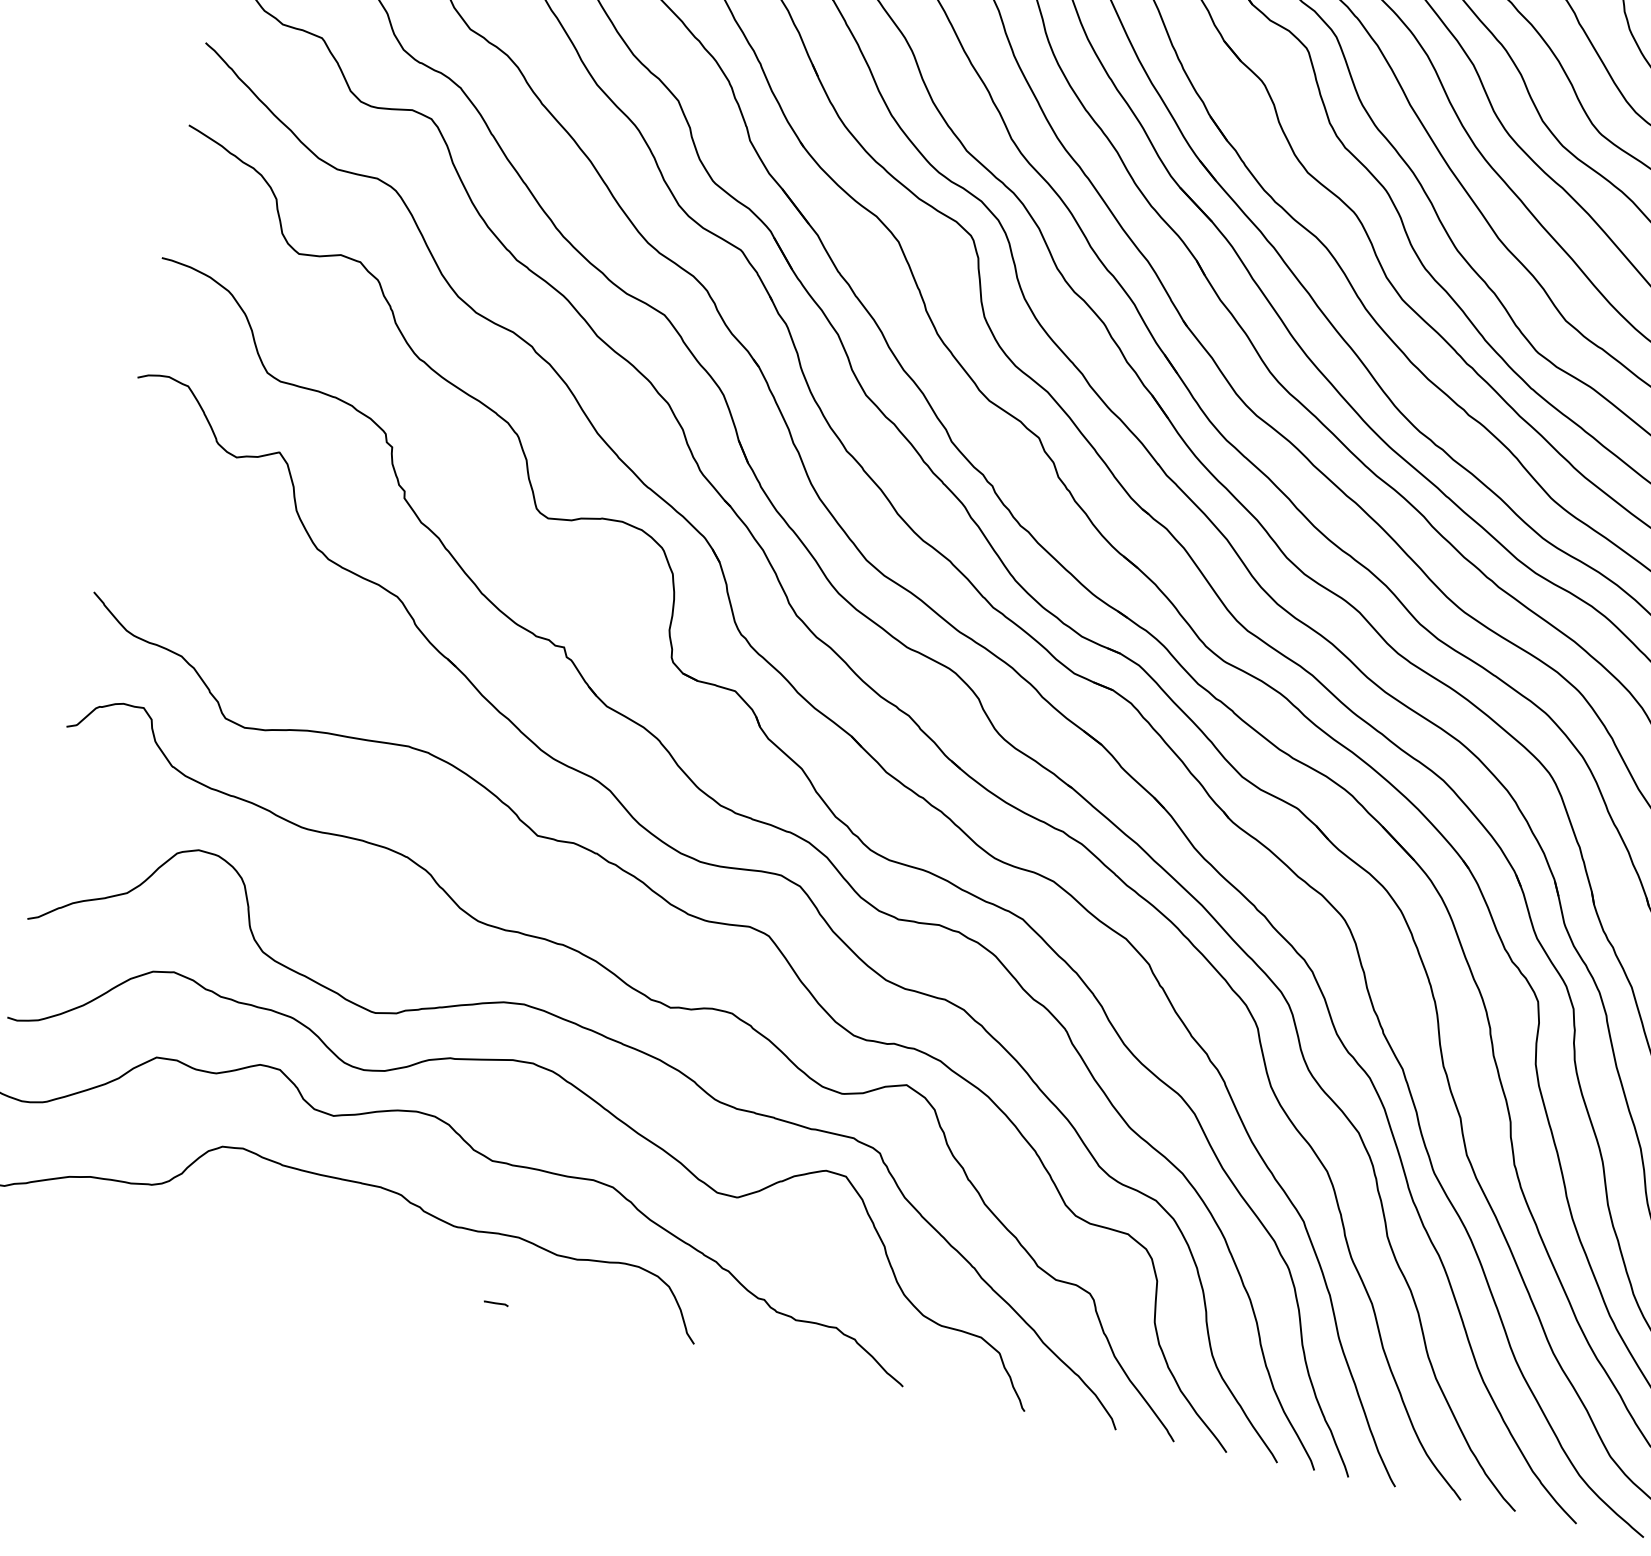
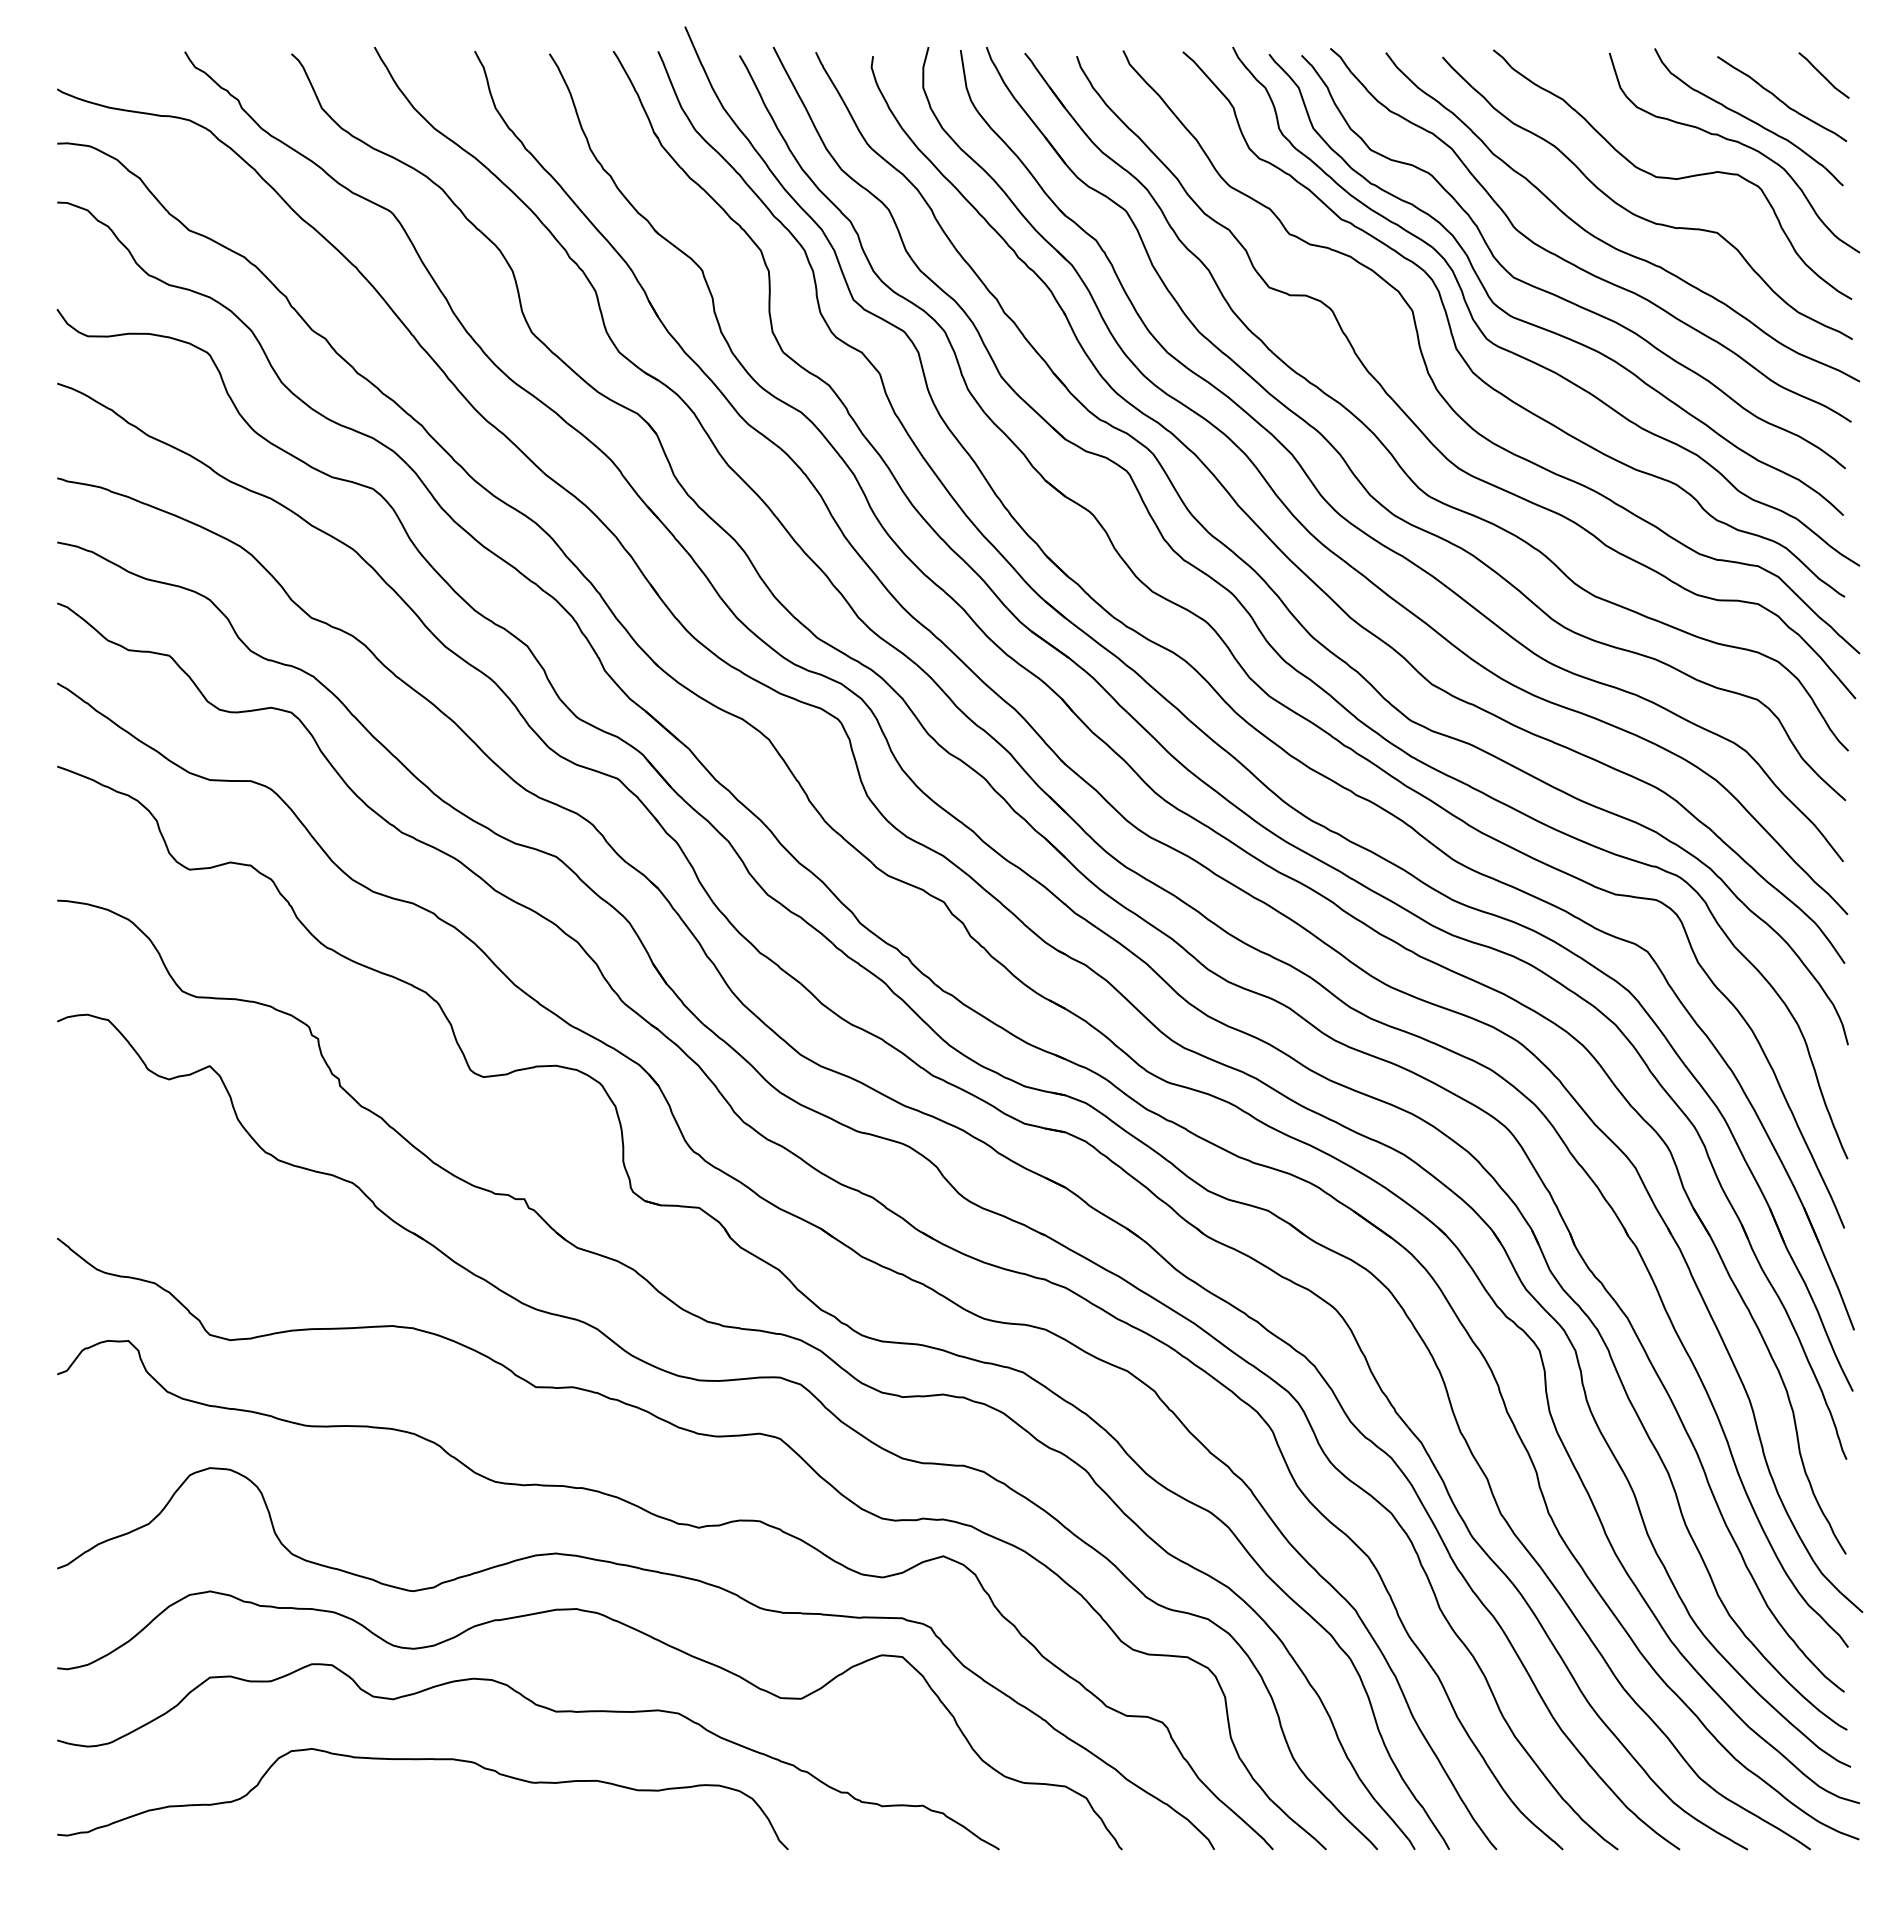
line: (495, 1302) -> (587, 1848), removed

